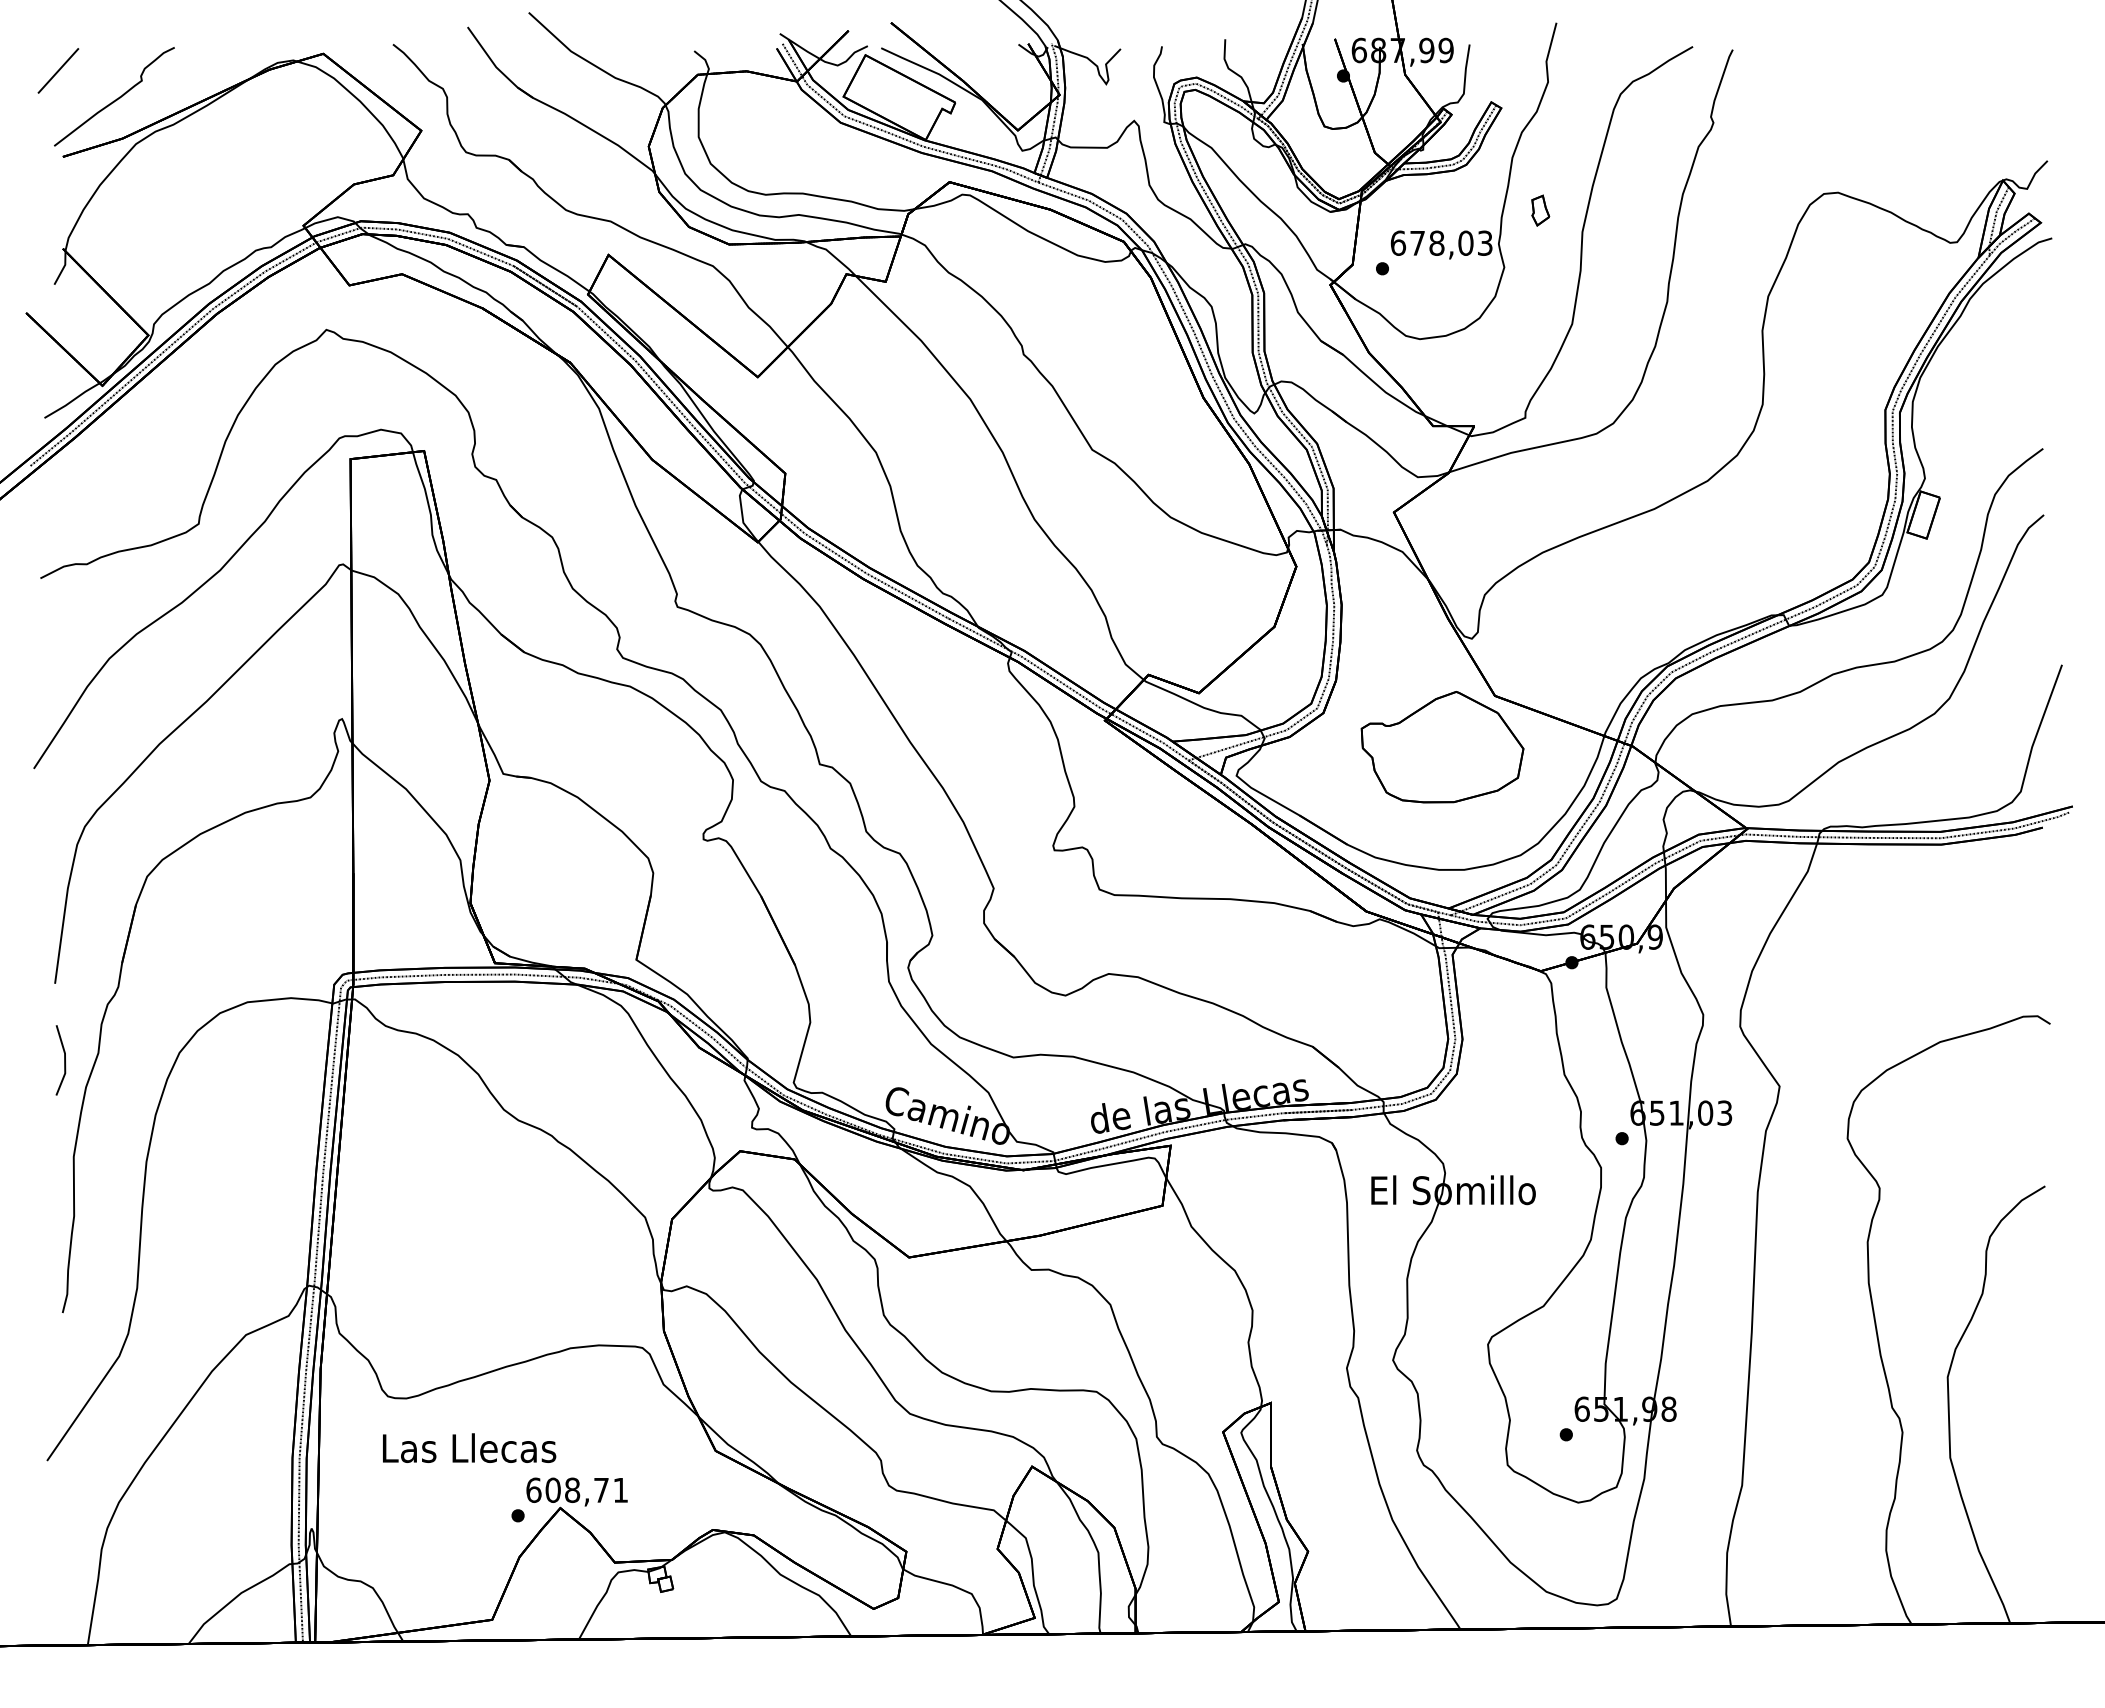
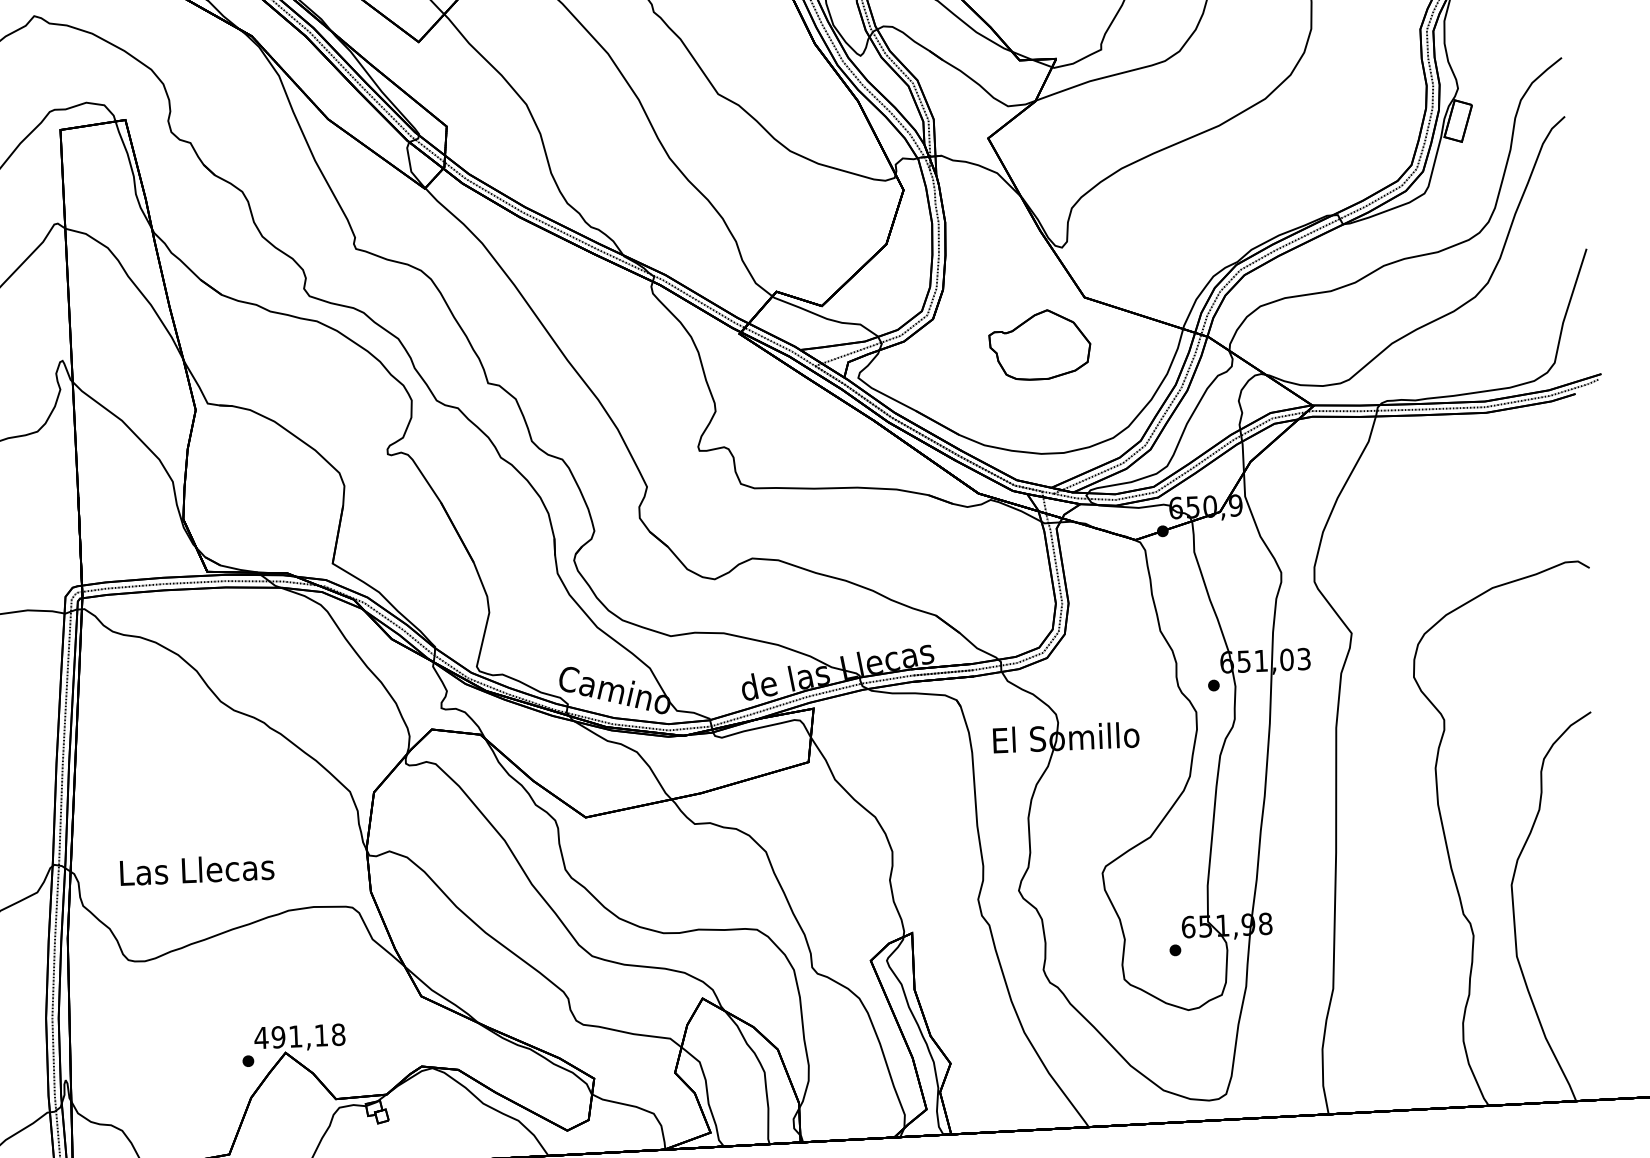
part: (1442, 747) -> (1039, 345), size x0.7
text: (469, 1447) -> (197, 869), moved
text: (576, 1489) -> (299, 1035), 608,71 -> 491,18

